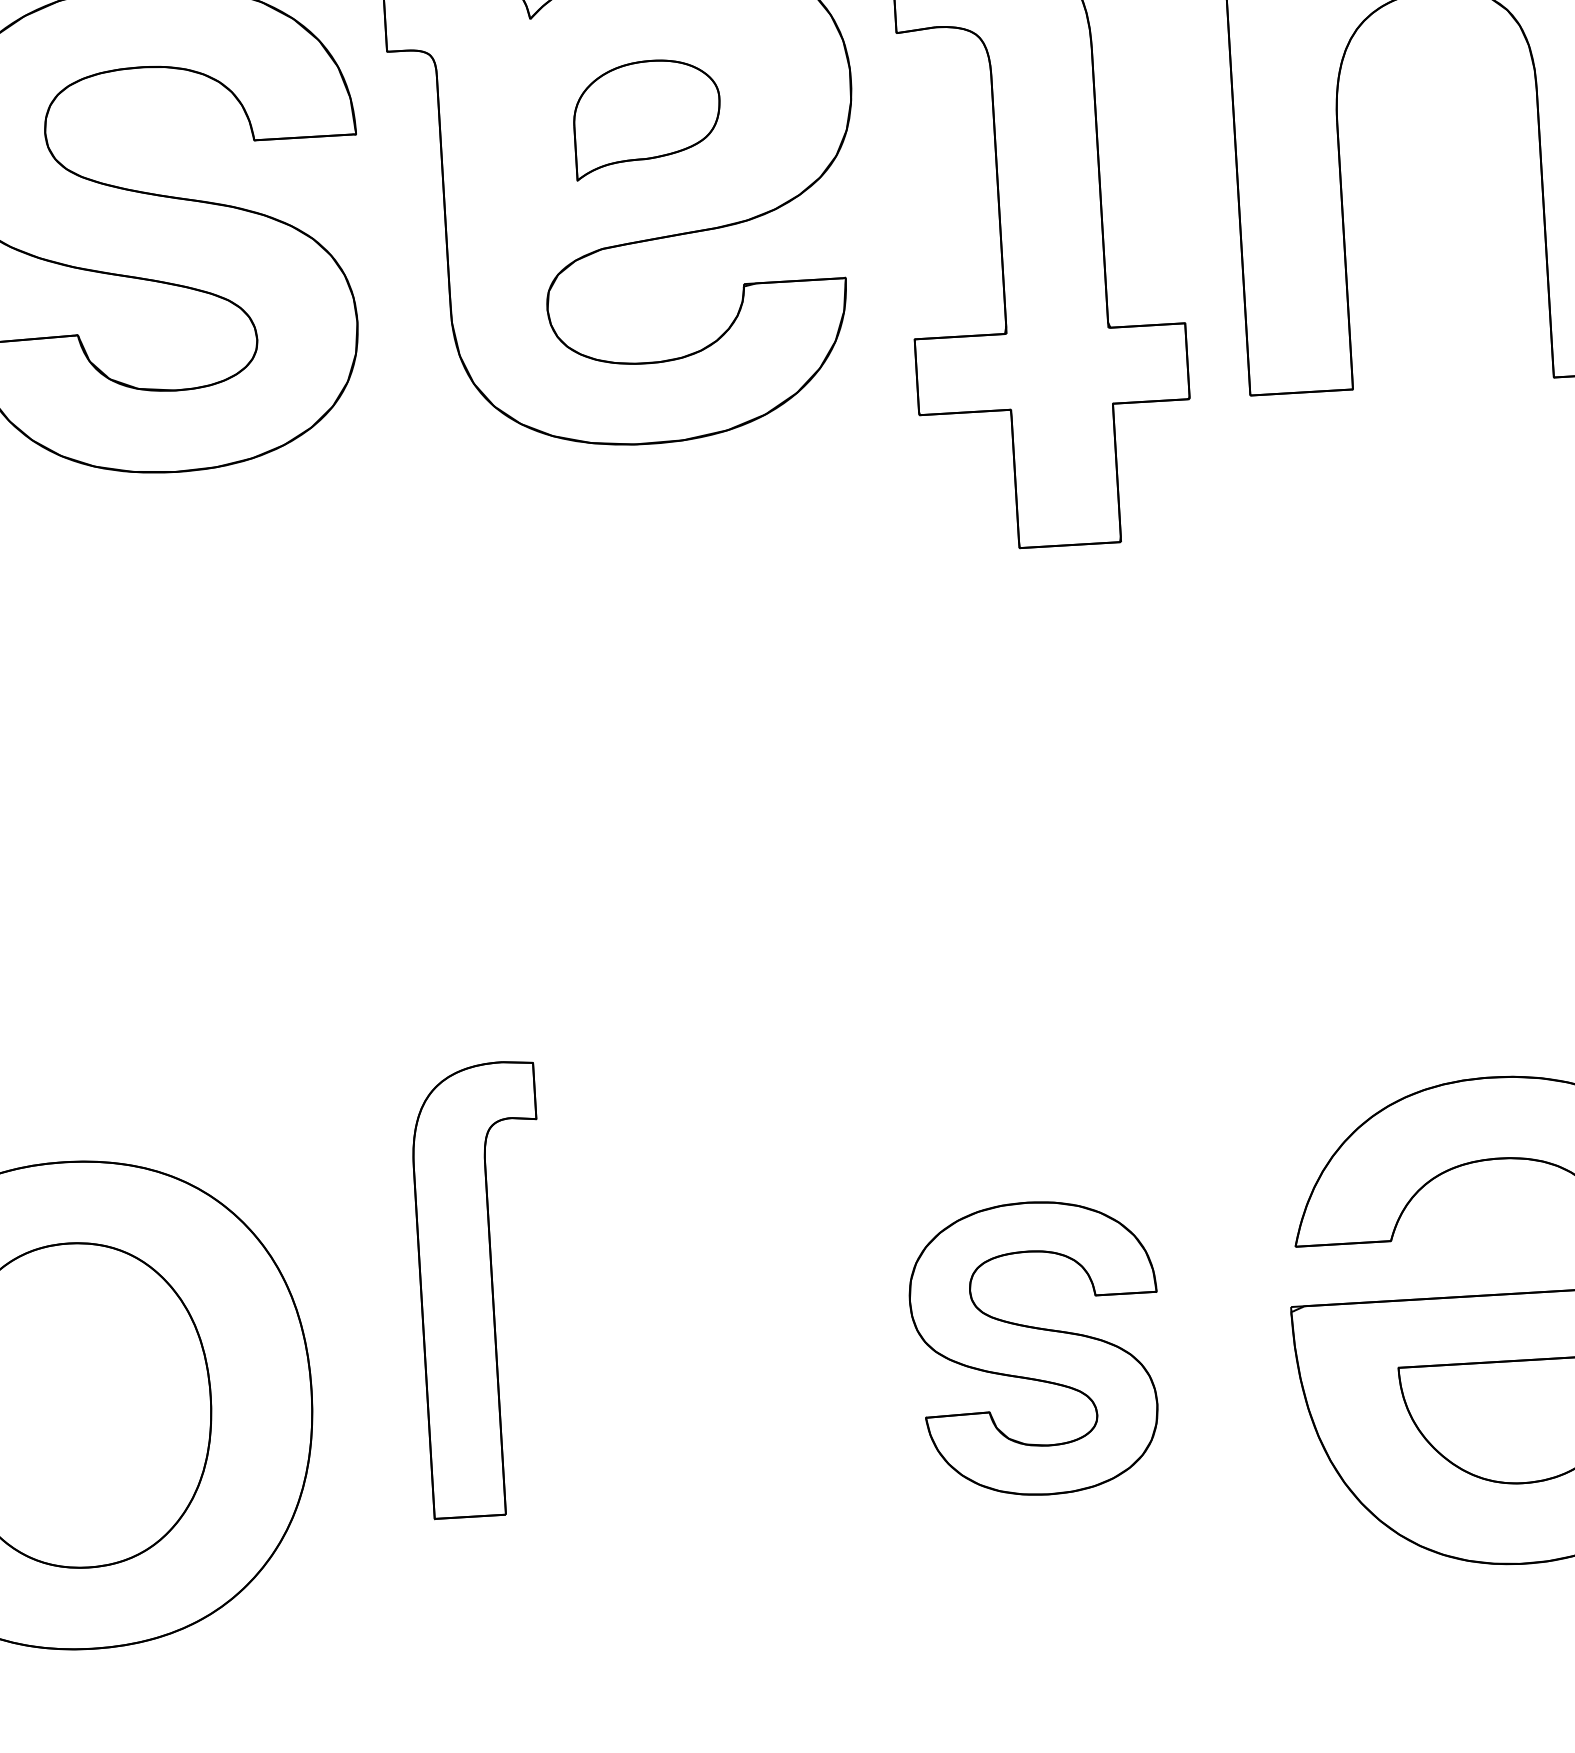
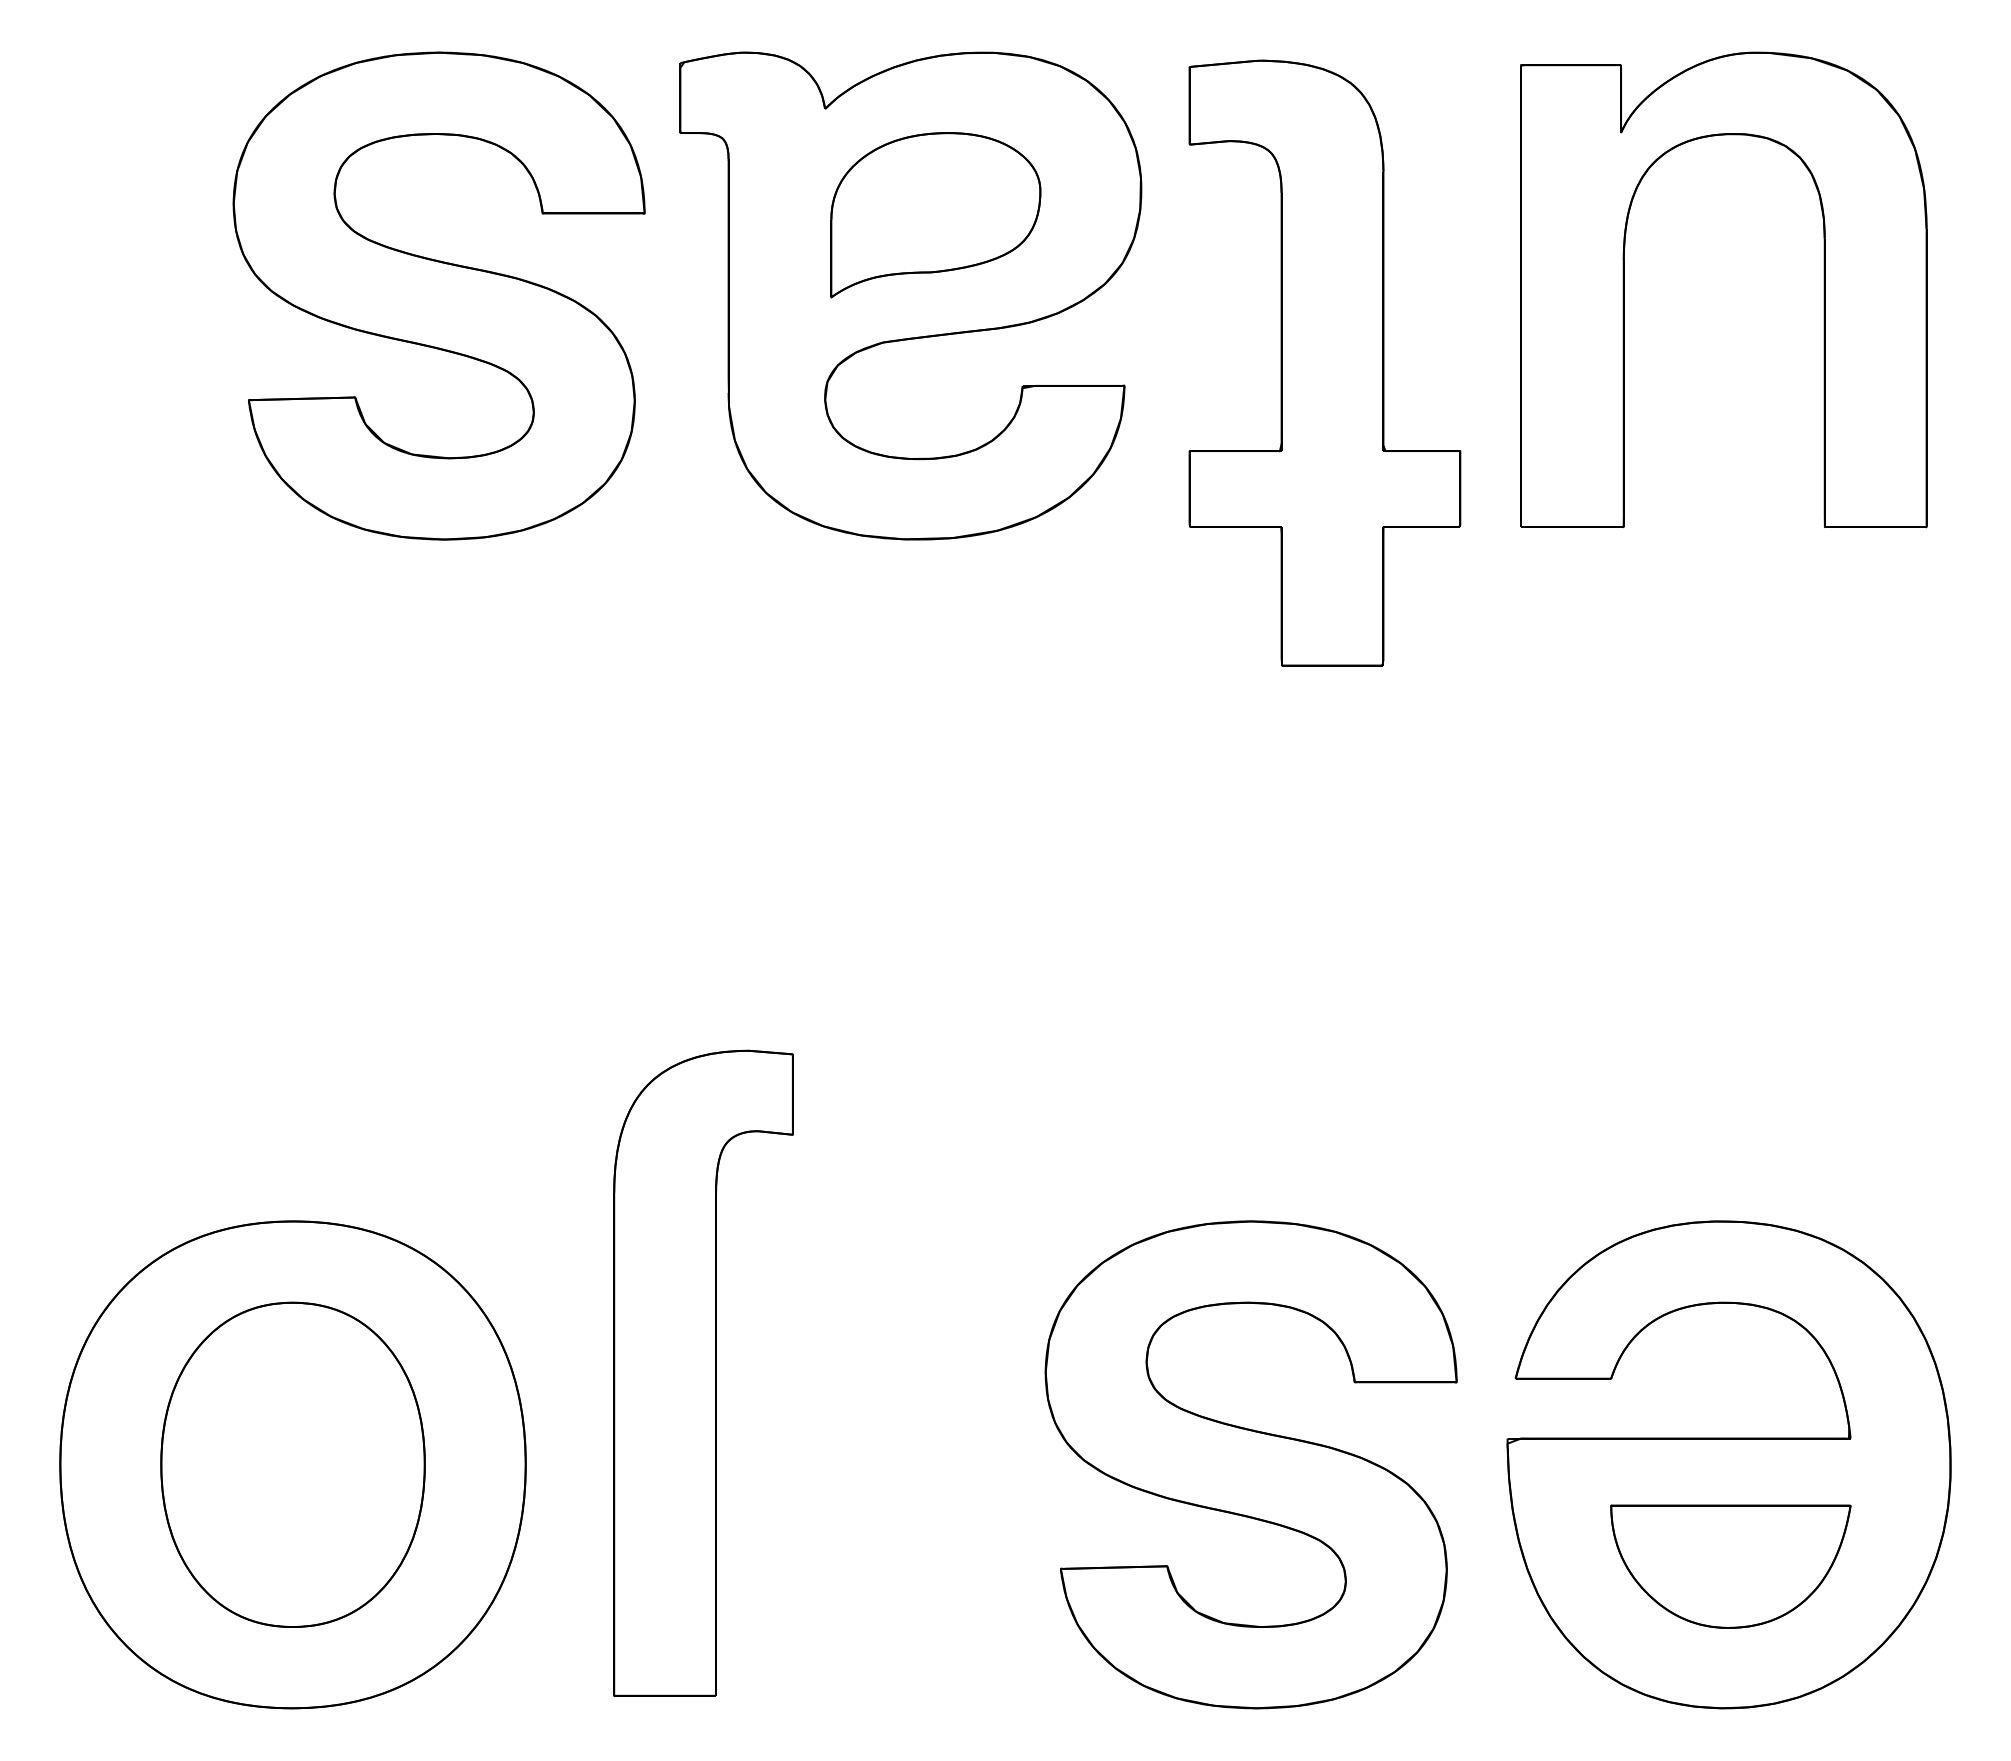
part: (646, 119) -> (935, 215), size x1.43
part: (483, 1289) -> (703, 1373), size x1.43
part: (1035, 1348) -> (1250, 1464), size x1.67

